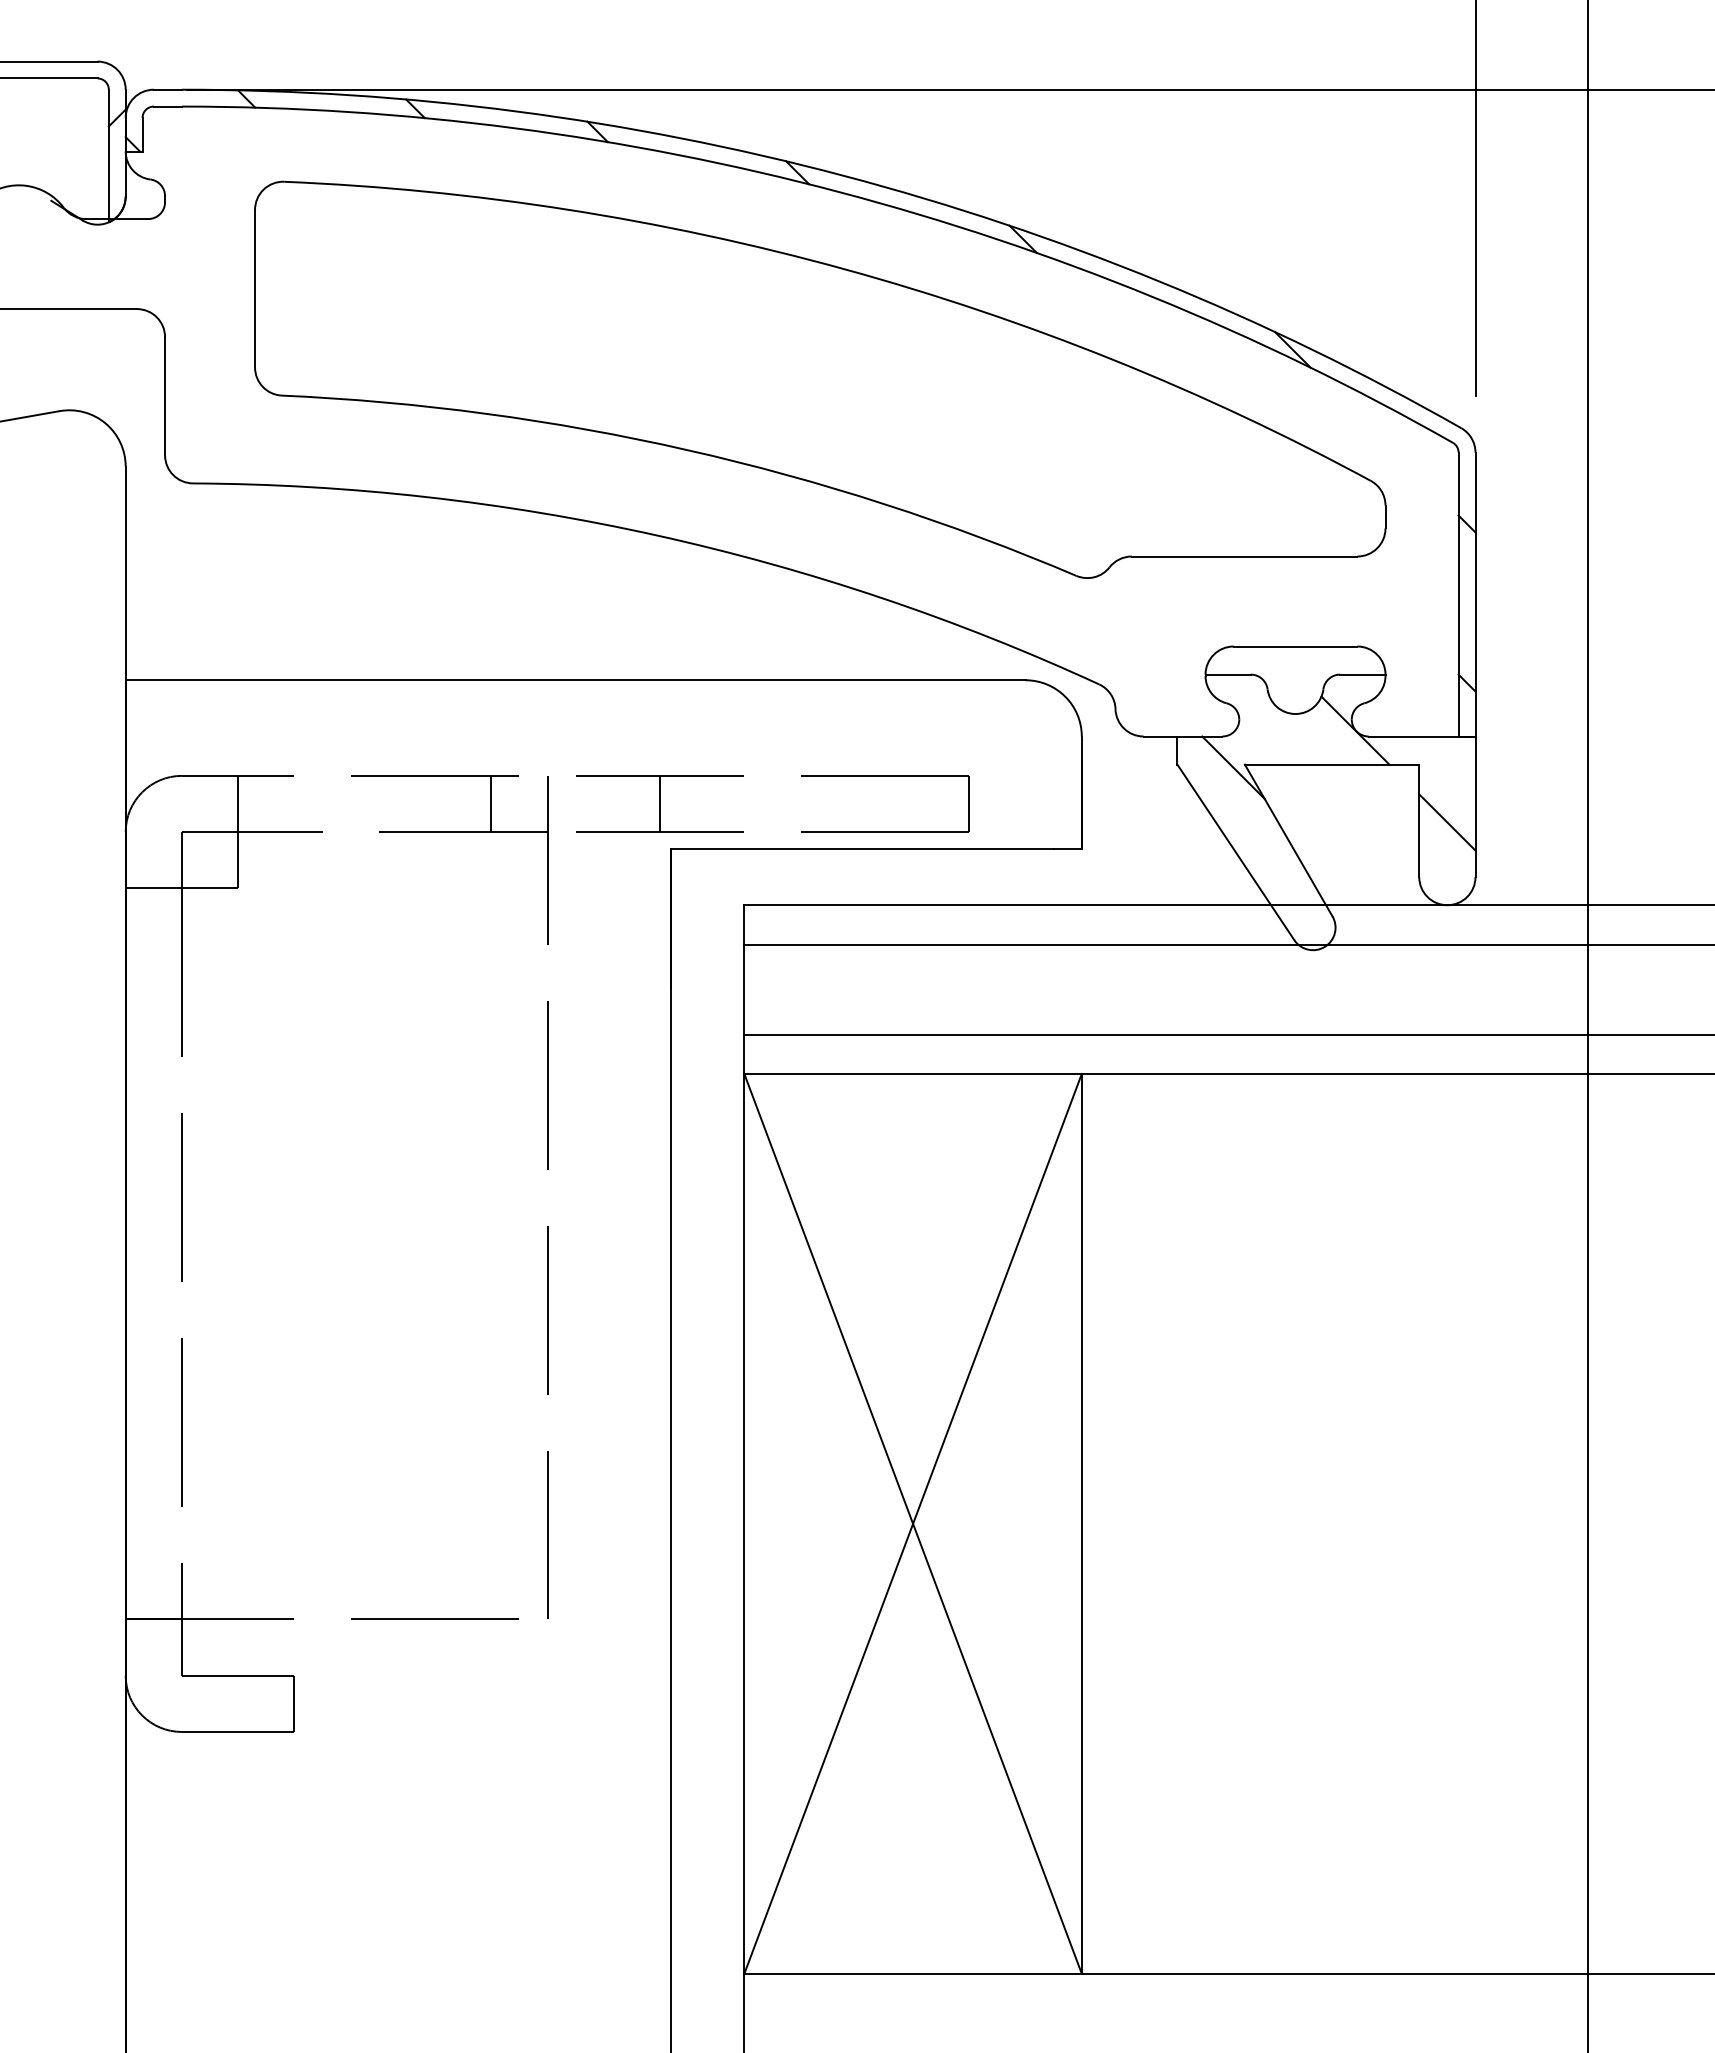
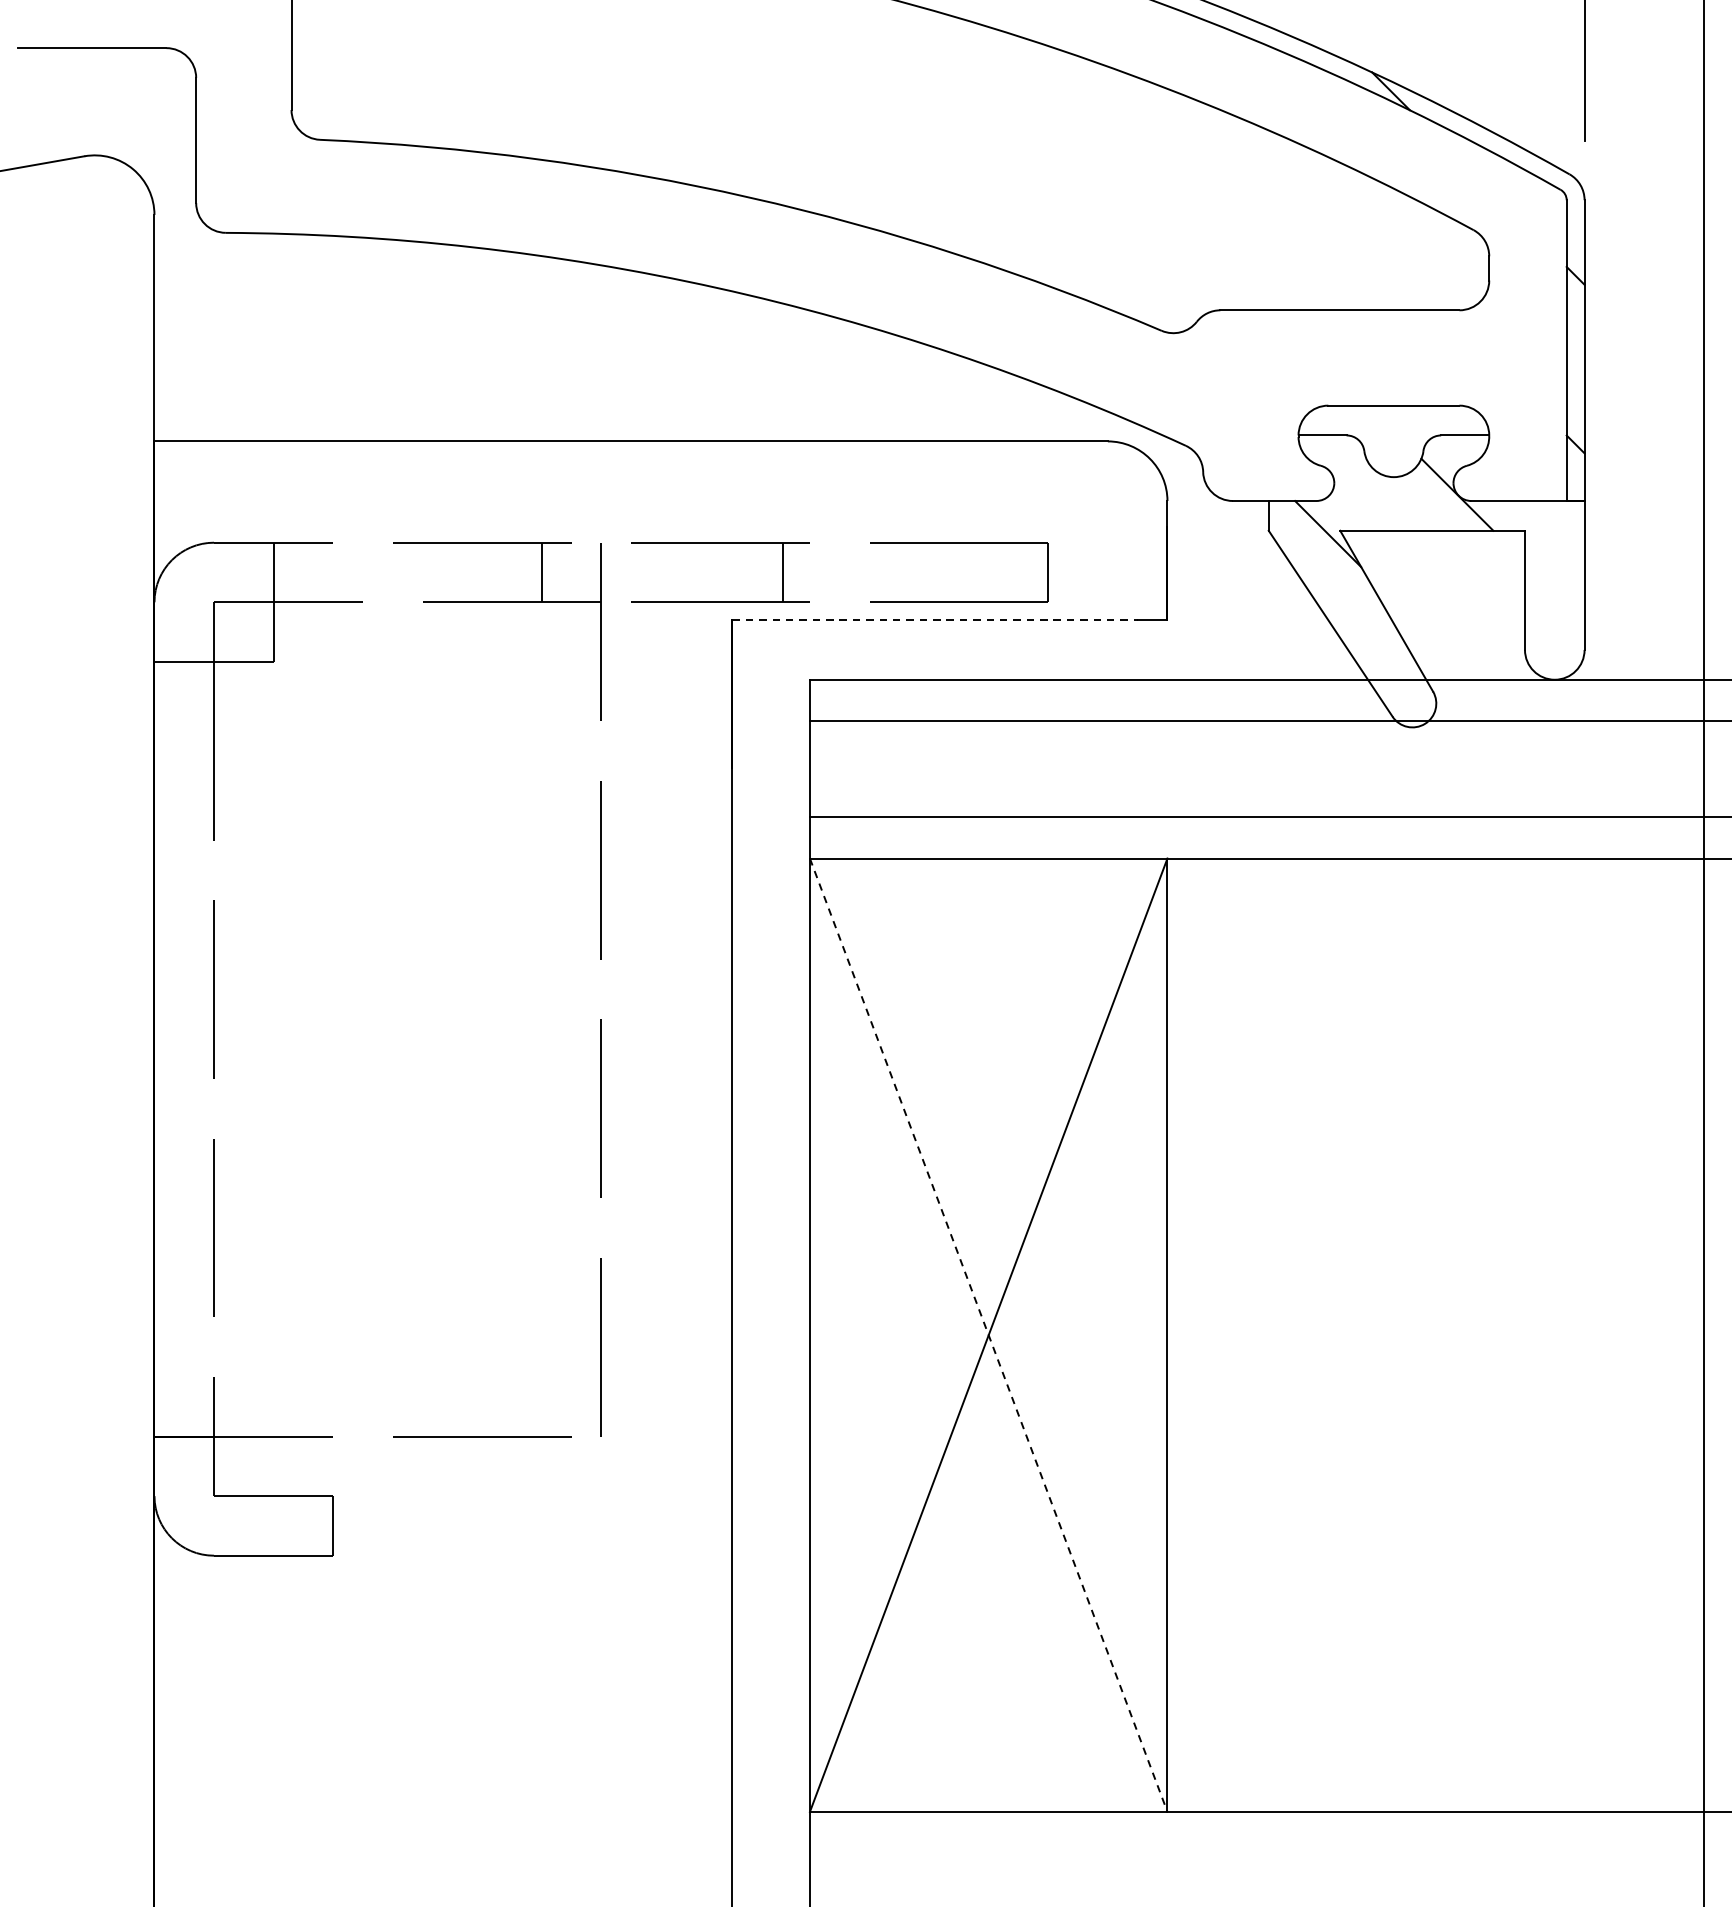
line: (659, 803) -> (782, 571), moved
line: (1447, 822) -> (1554, 592), removed
line: (862, 848) -> (935, 619), solid -> dashed
line: (913, 1523) -> (989, 1334), solid -> dashed

